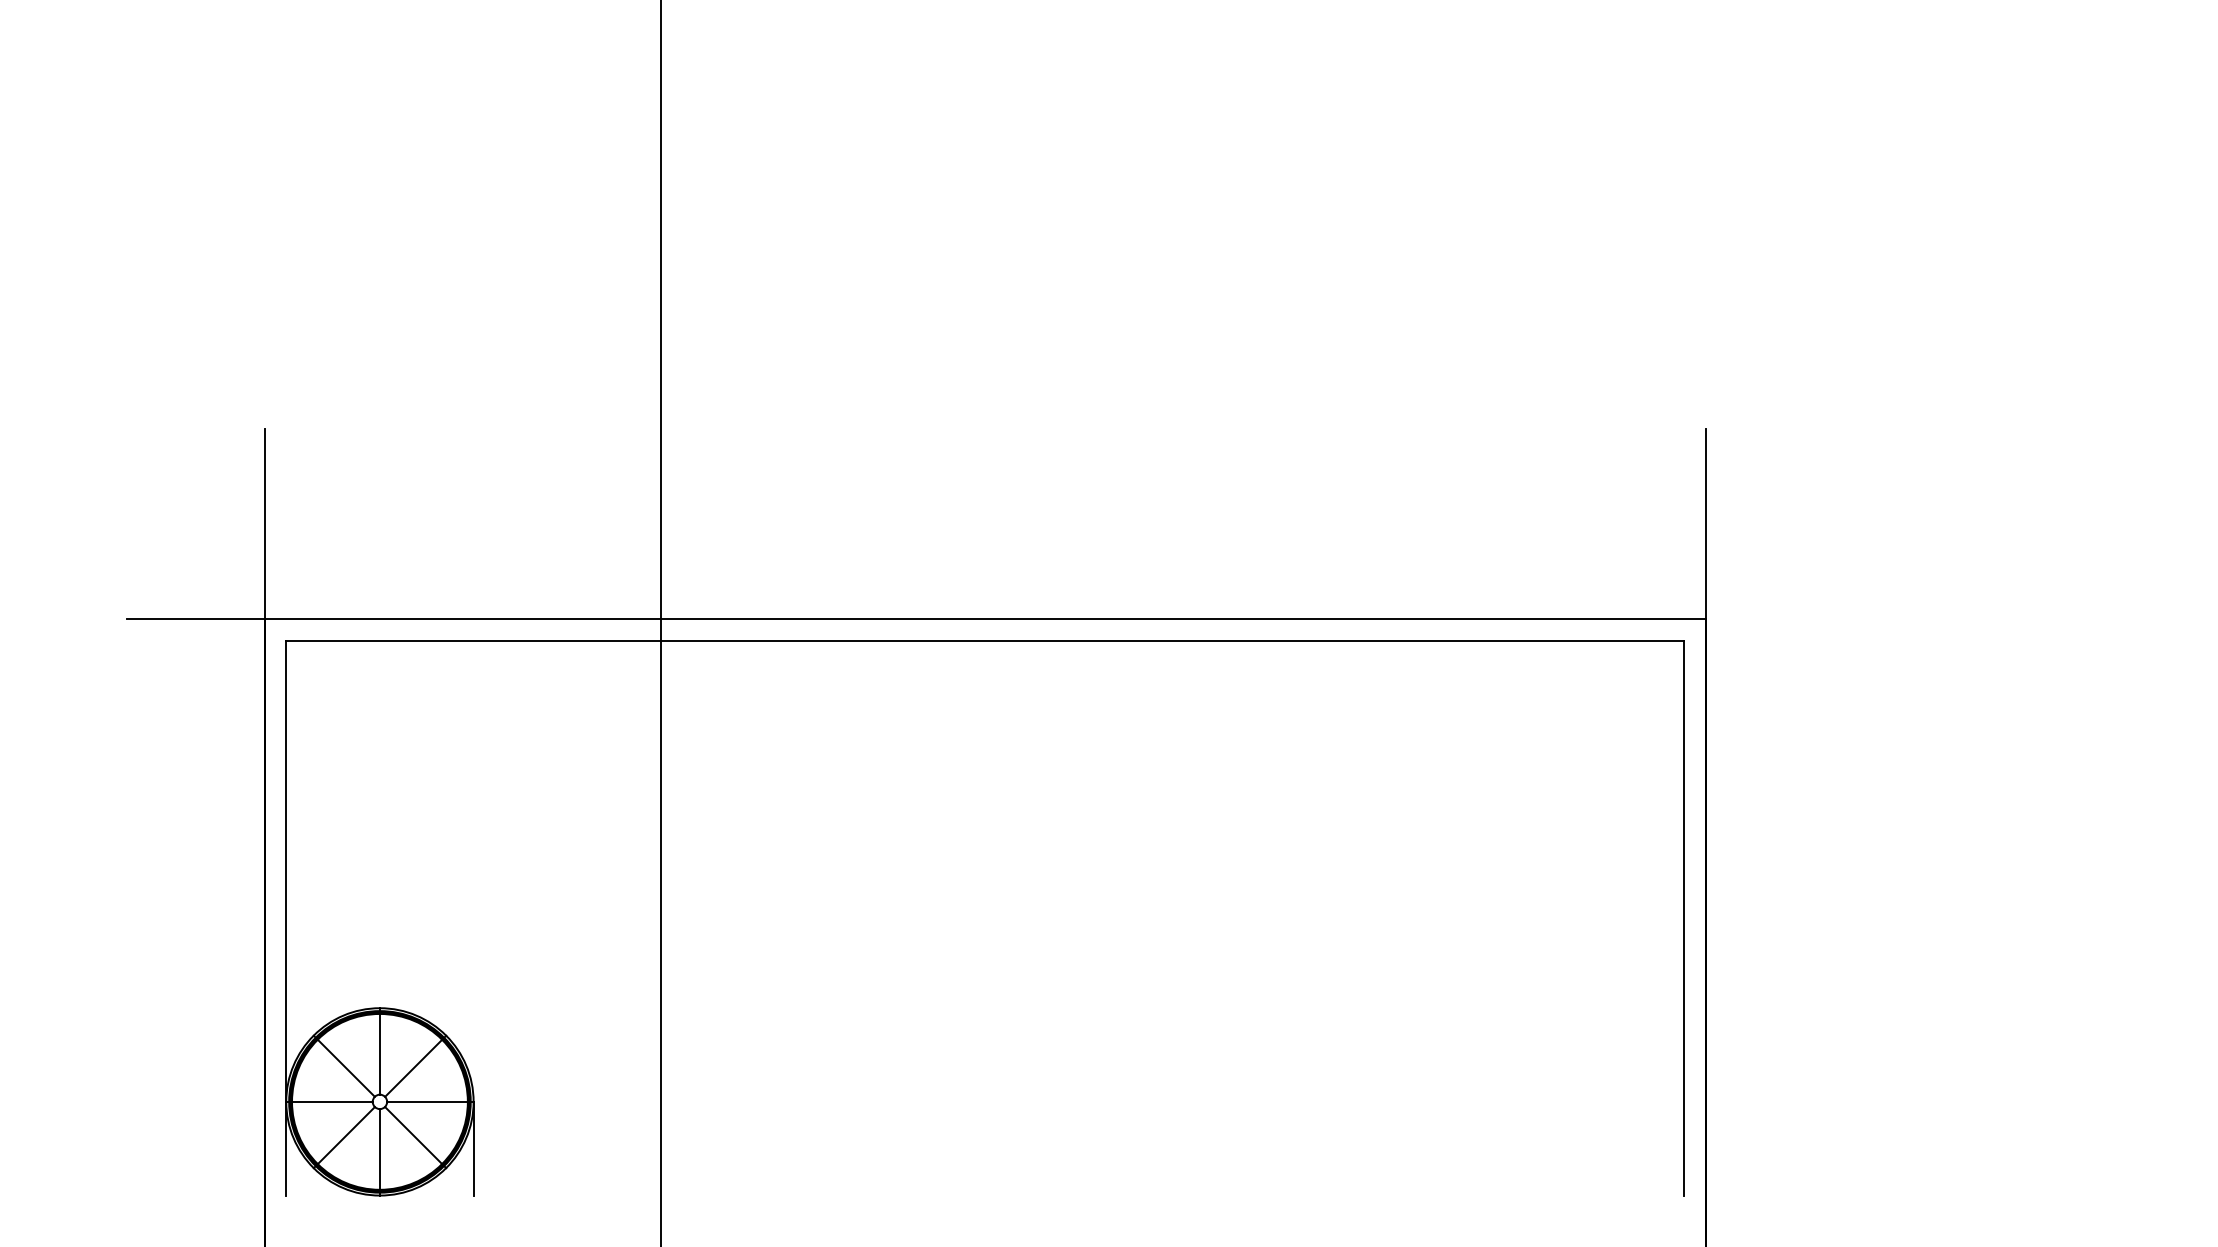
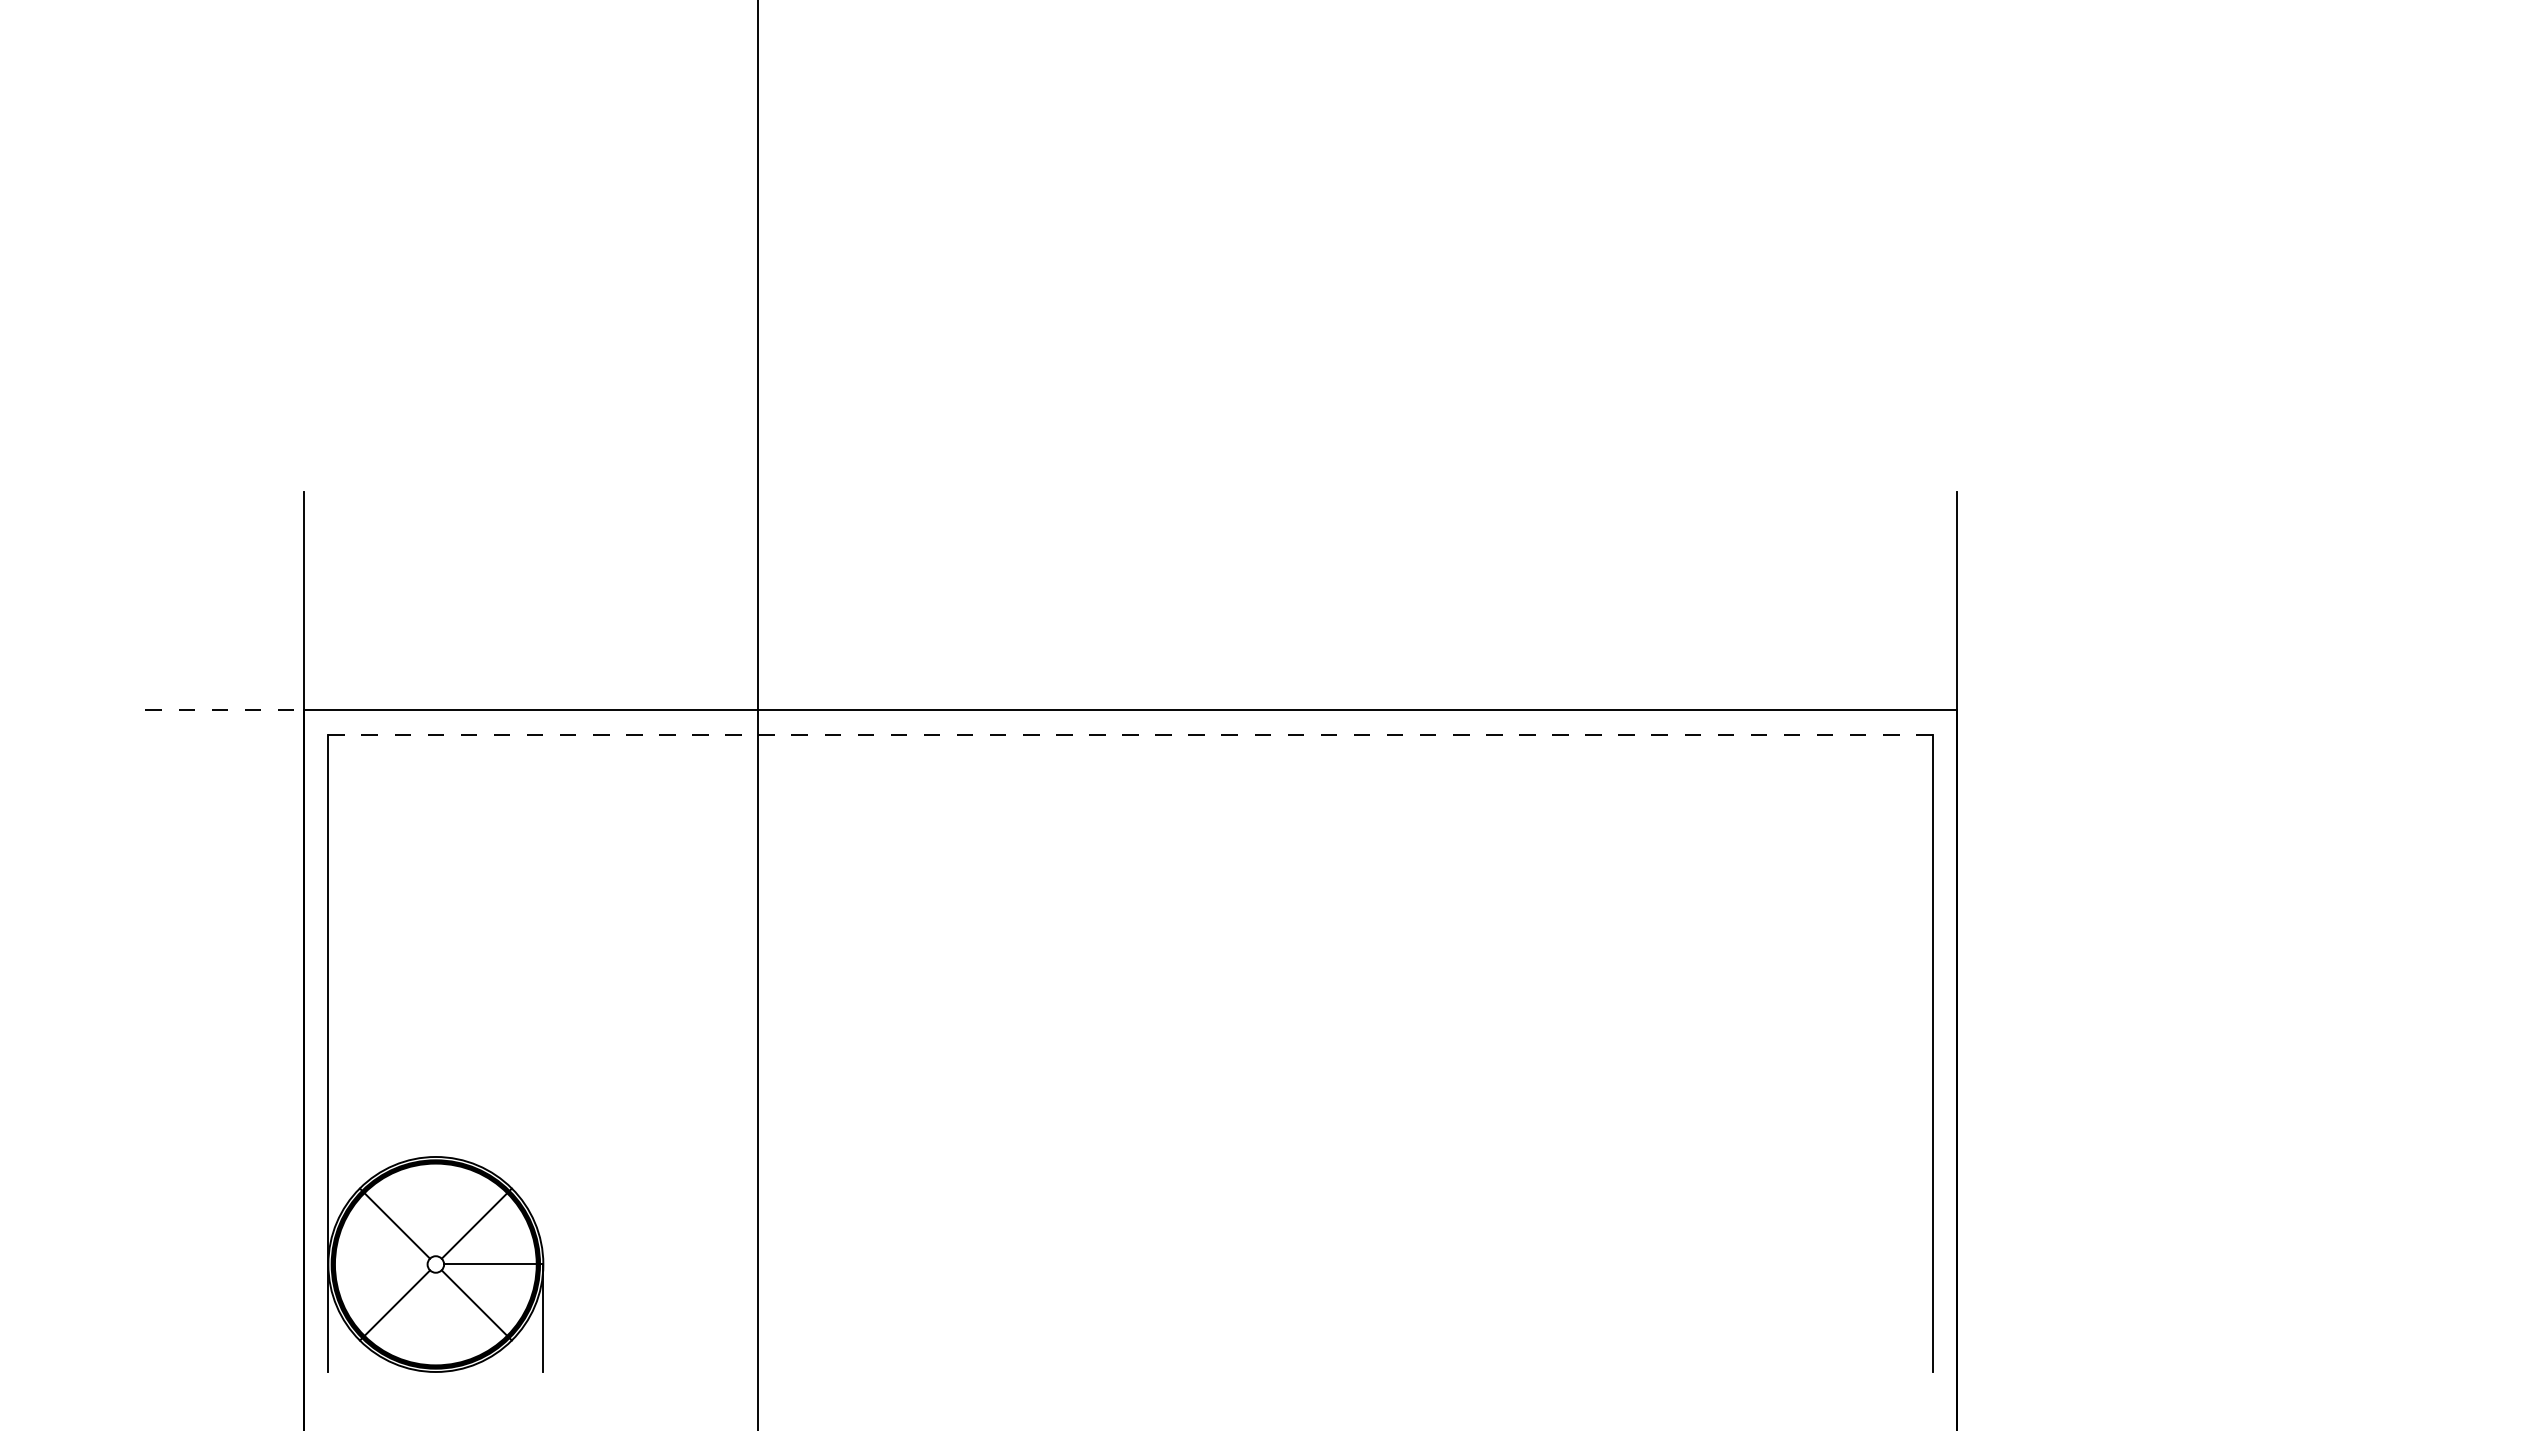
line: (195, 619) -> (224, 710), solid -> dashed
line: (984, 640) -> (1129, 735), solid -> dashed
line: (379, 1051) -> (435, 1206), removed
line: (329, 1101) -> (377, 1264), removed
line: (379, 1151) -> (435, 1321), removed

